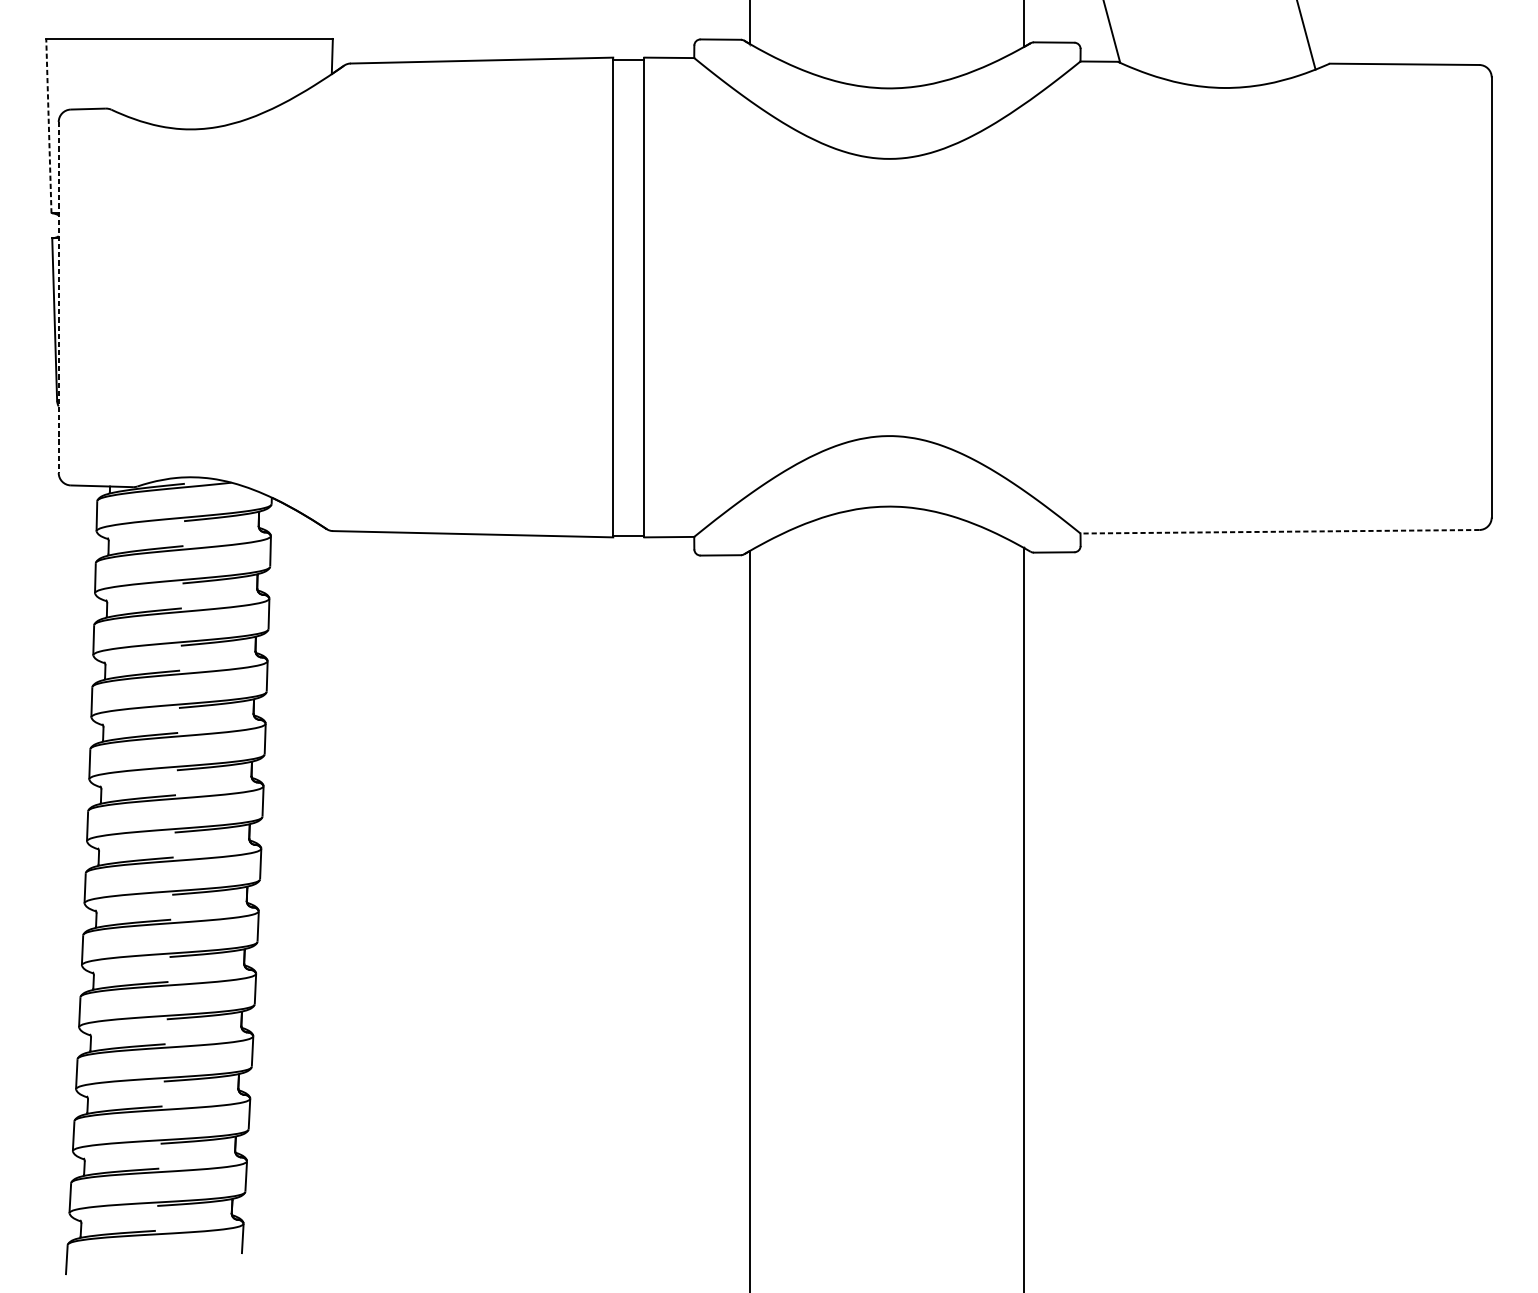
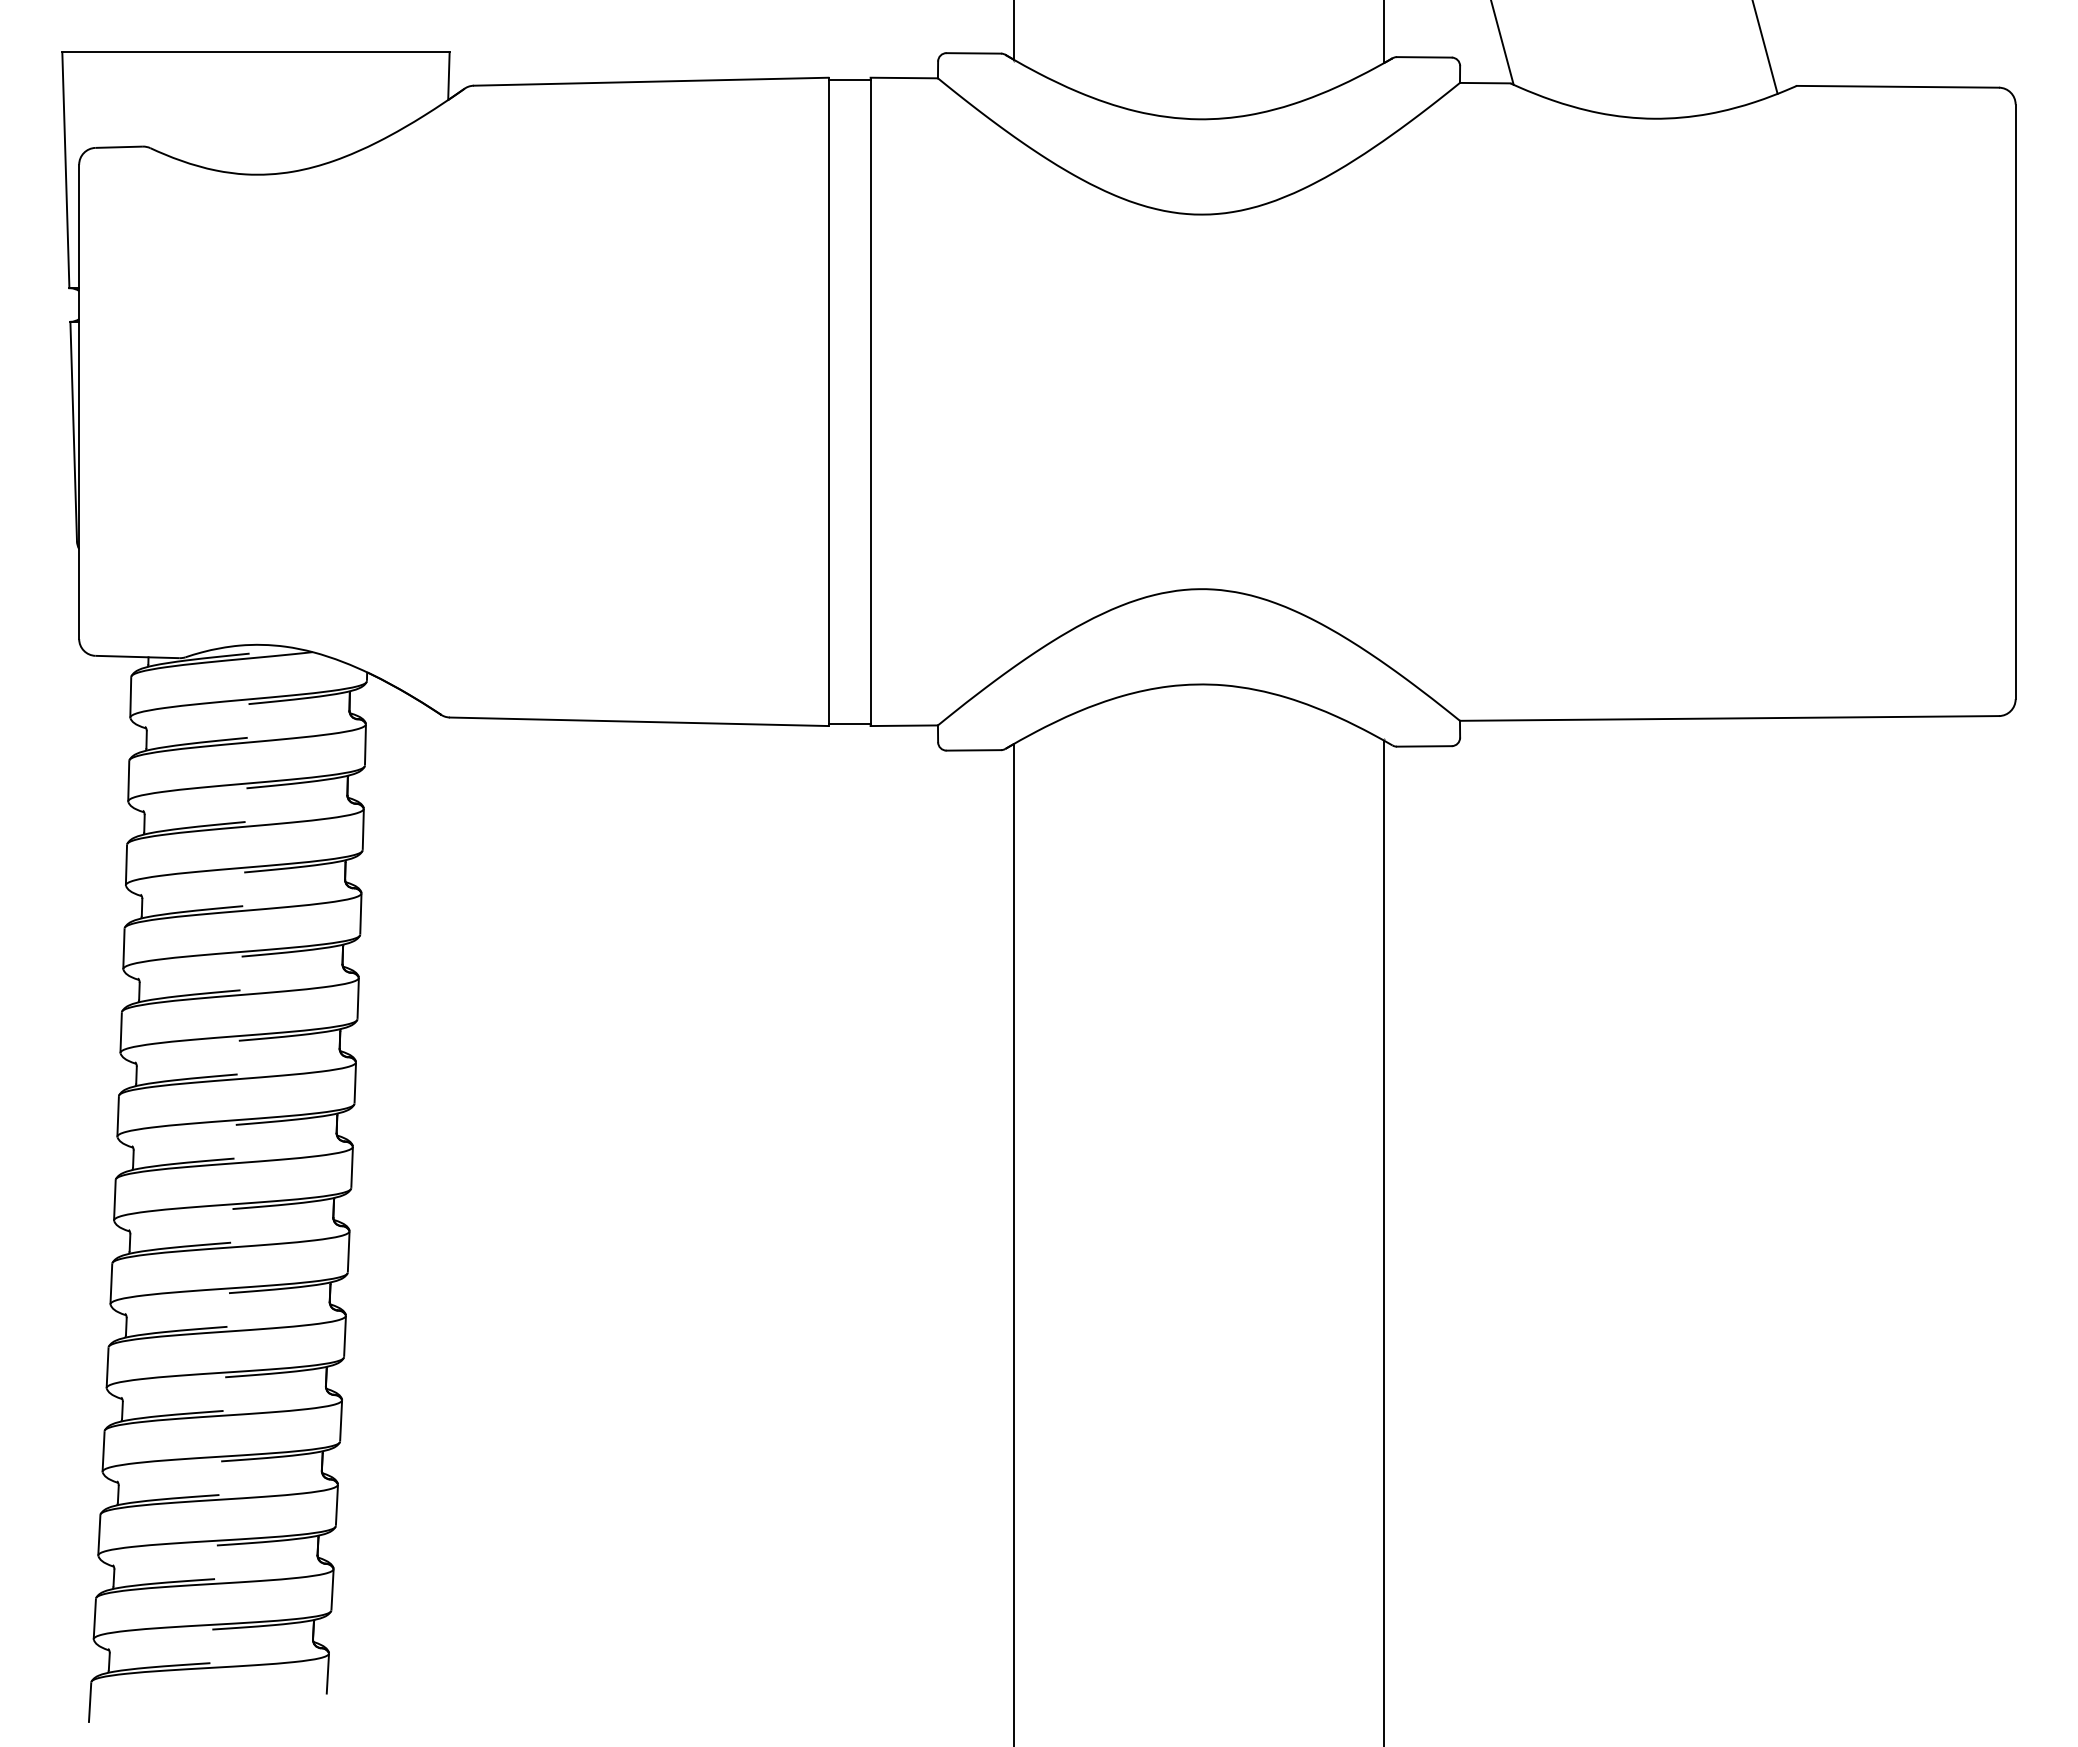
line: (48, 126) -> (65, 170), dashed -> solid
line: (58, 297) -> (79, 402), dashed -> solid
line: (1279, 531) -> (1729, 718), dashed -> solid

